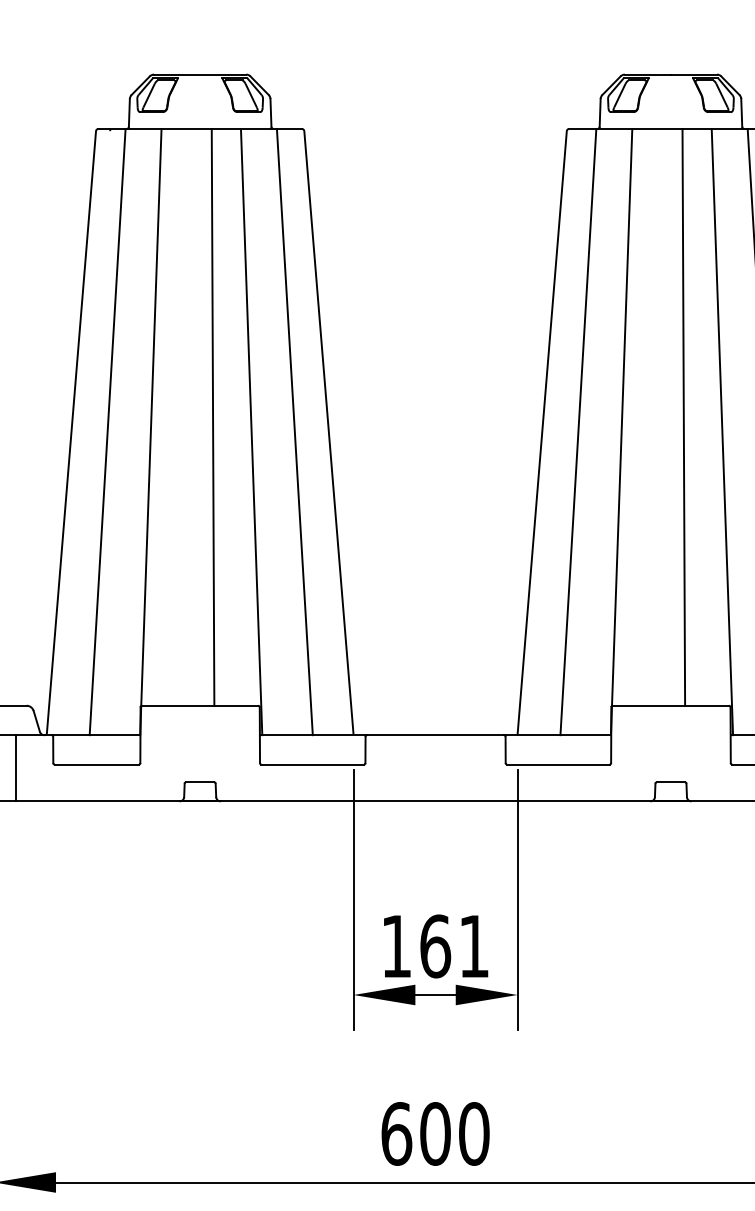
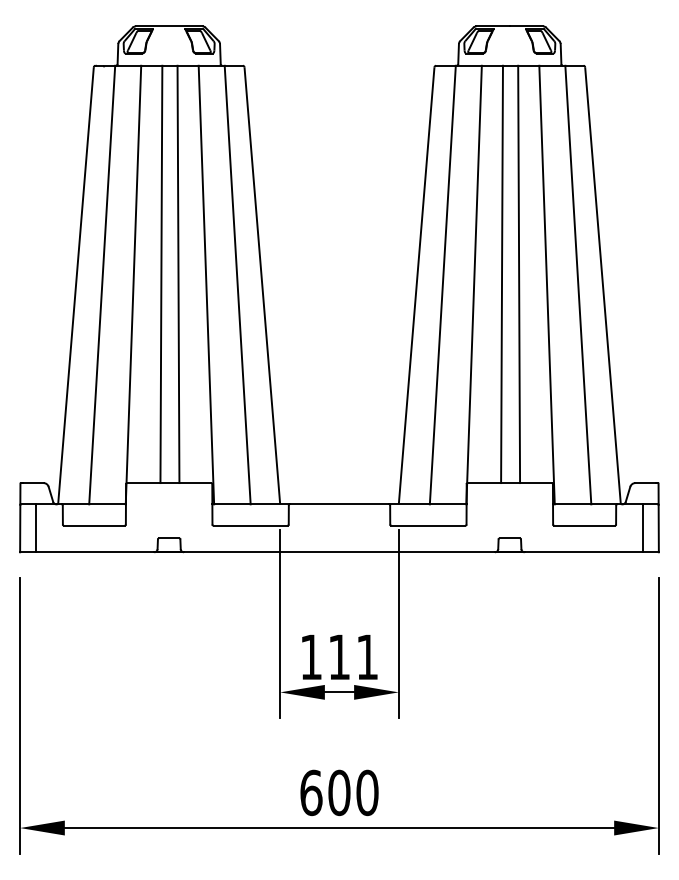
line: (189, 417) -> (161, 274), added
line: (659, 417) -> (501, 274), added
text: (435, 946) -> (339, 657), 161 -> 111

